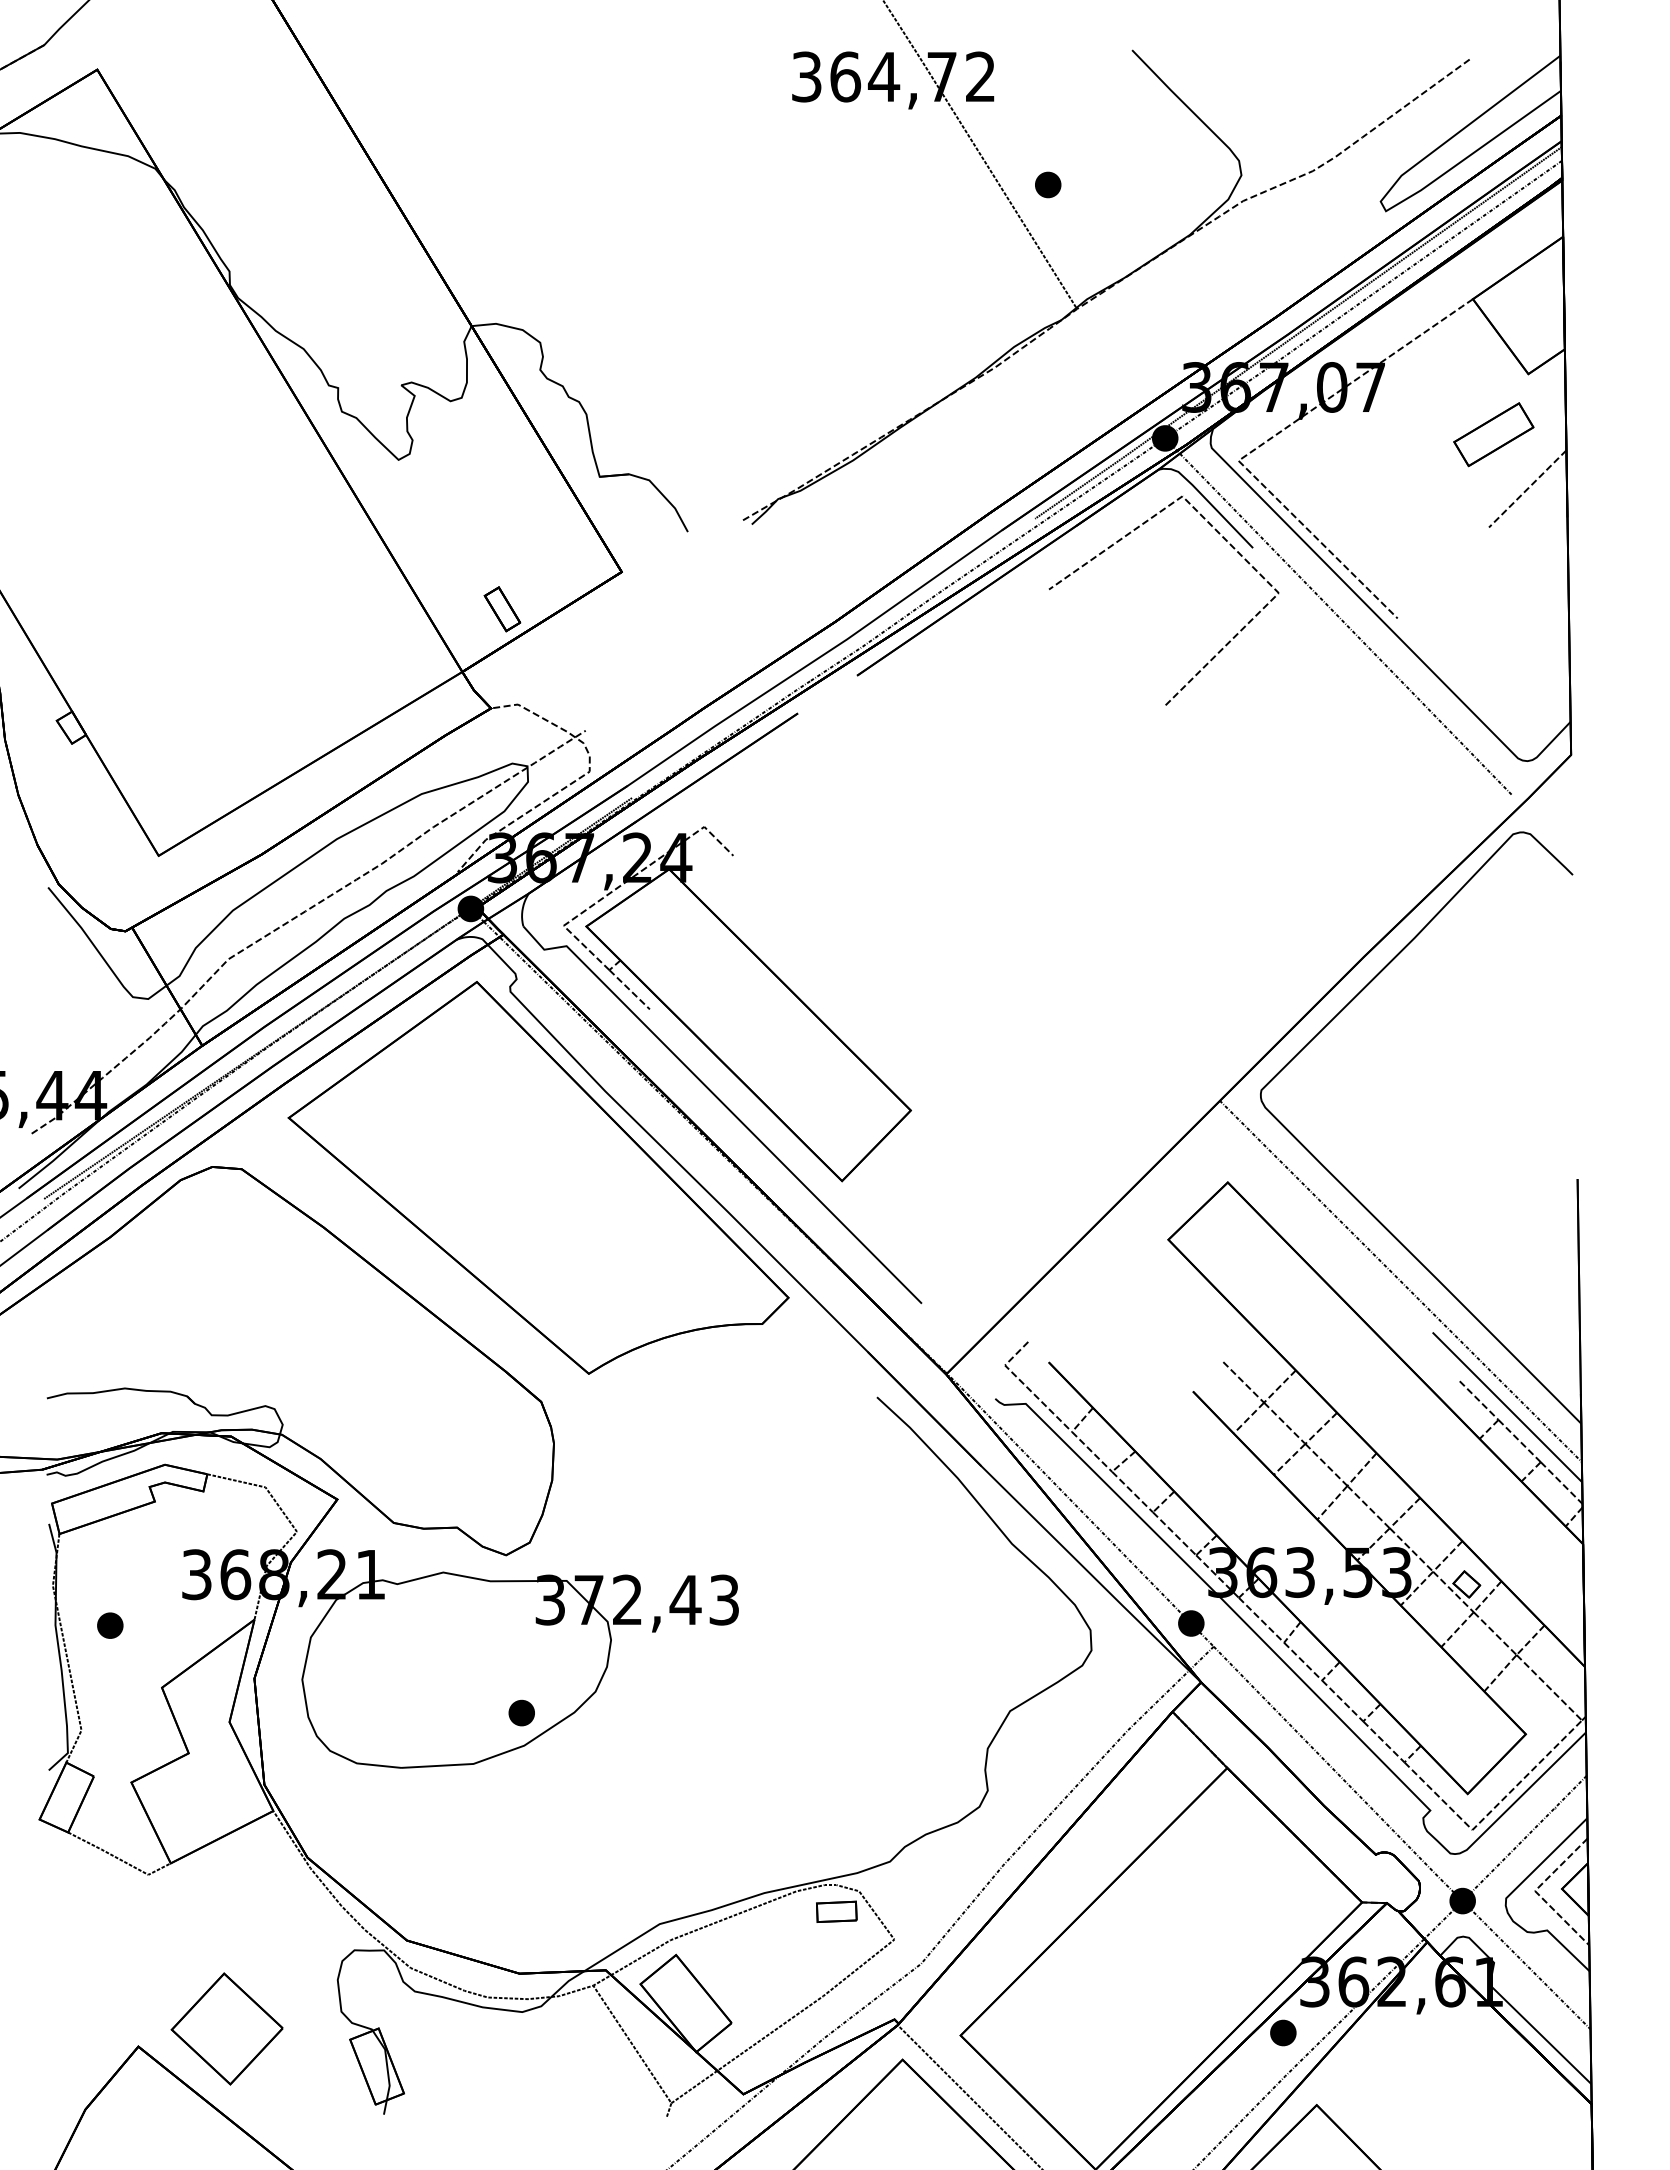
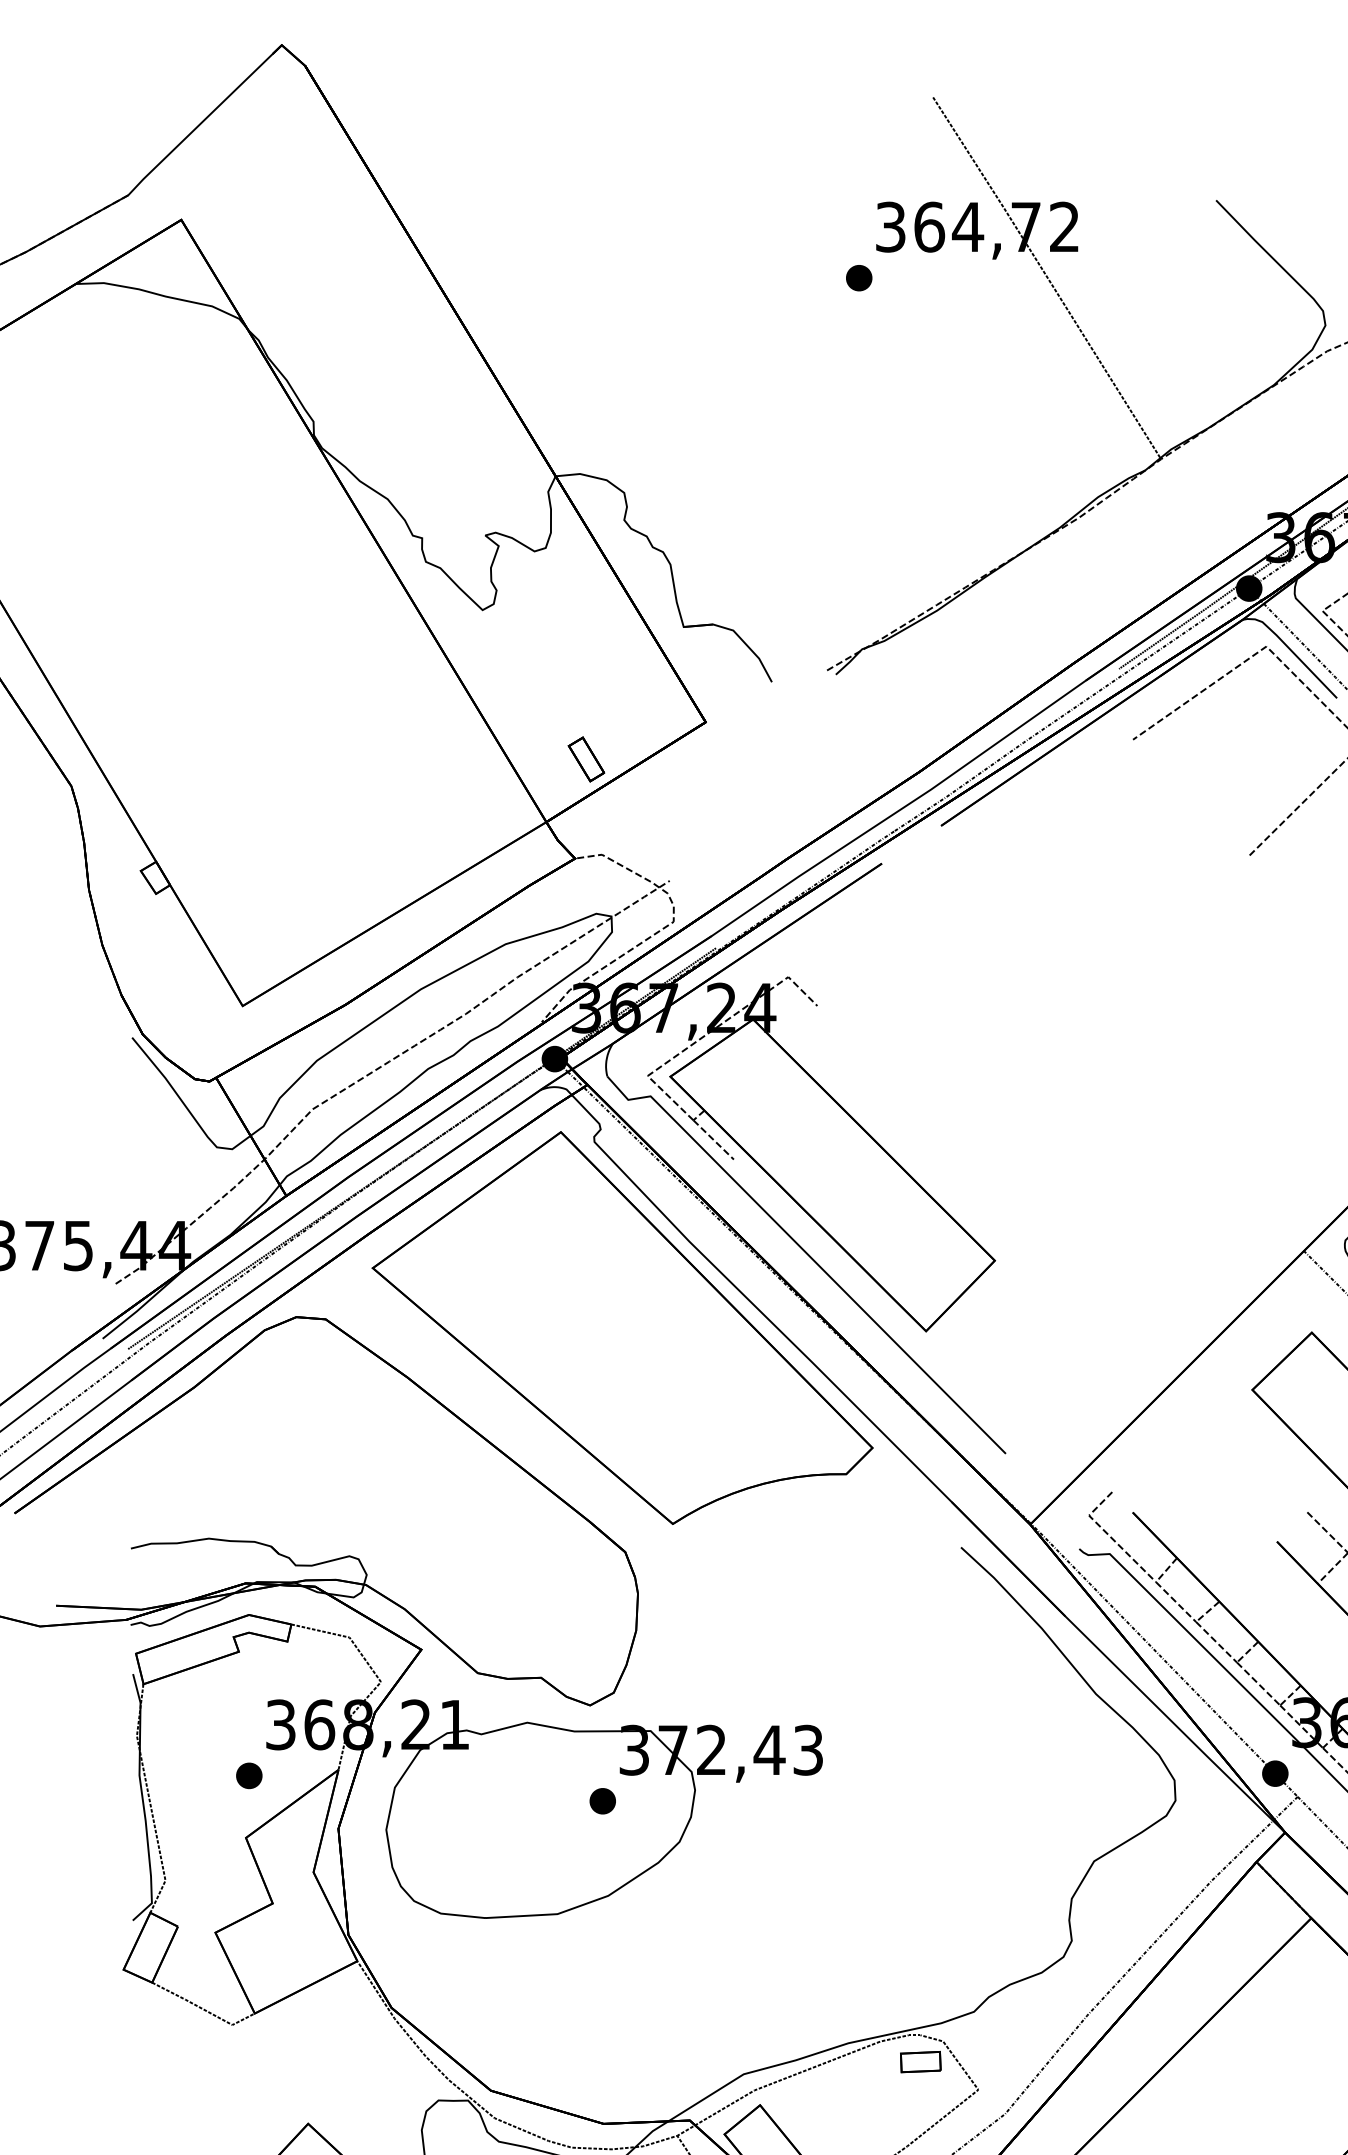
part: (1048, 184) -> (859, 277), moved
part: (110, 1625) -> (249, 1775), moved
part: (521, 1712) -> (602, 1800), moved

